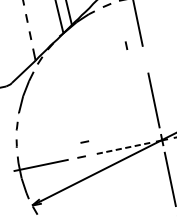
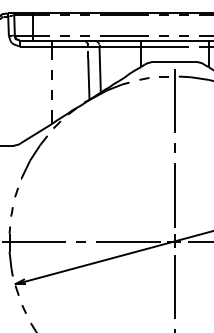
line: (126, 45) -> (174, 147), moved
line: (84, 141) -> (87, 225), removed
line: (121, 148) -> (127, 241), dashed -> solid

